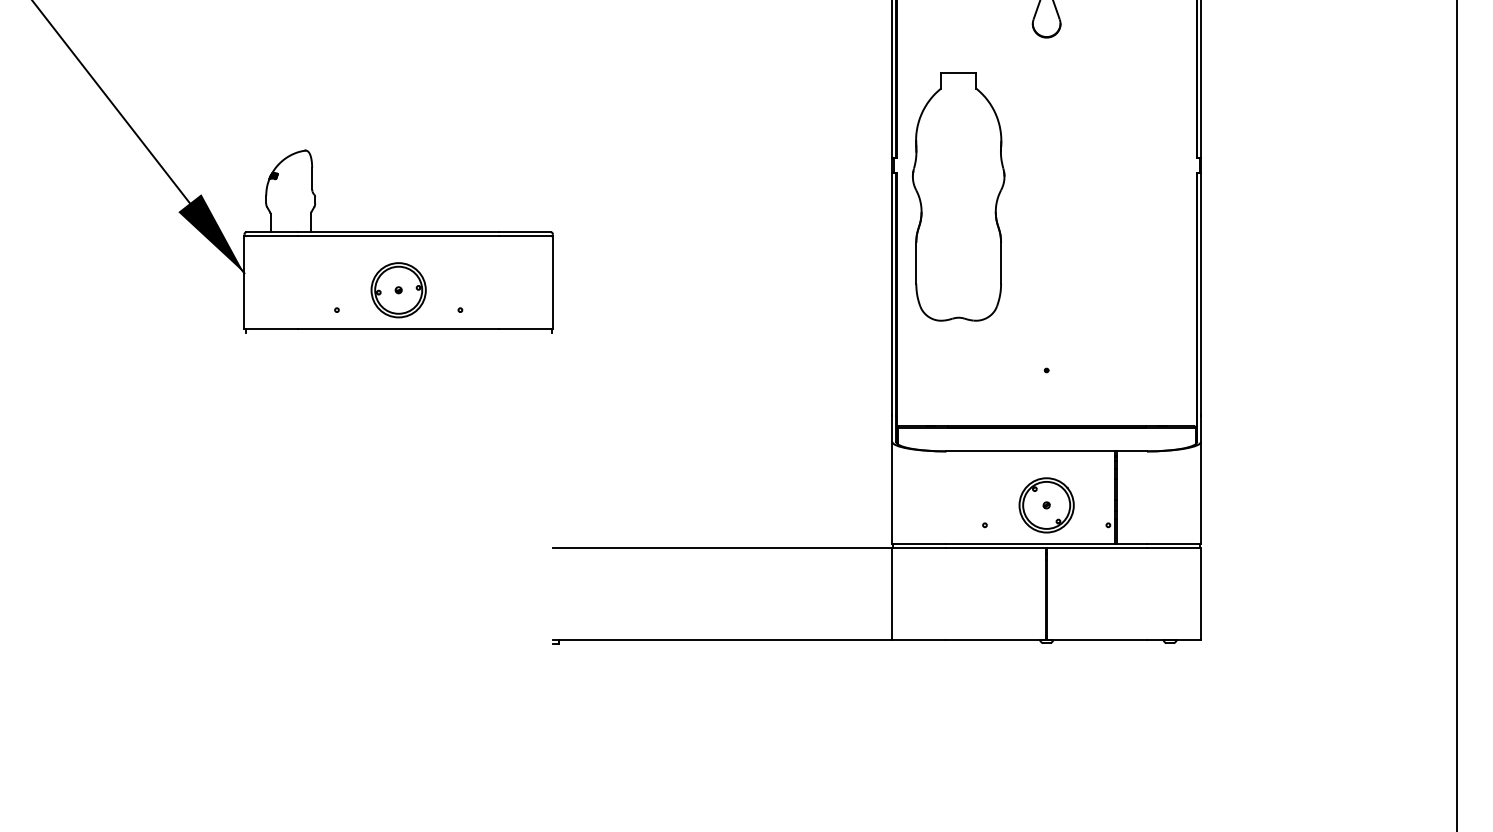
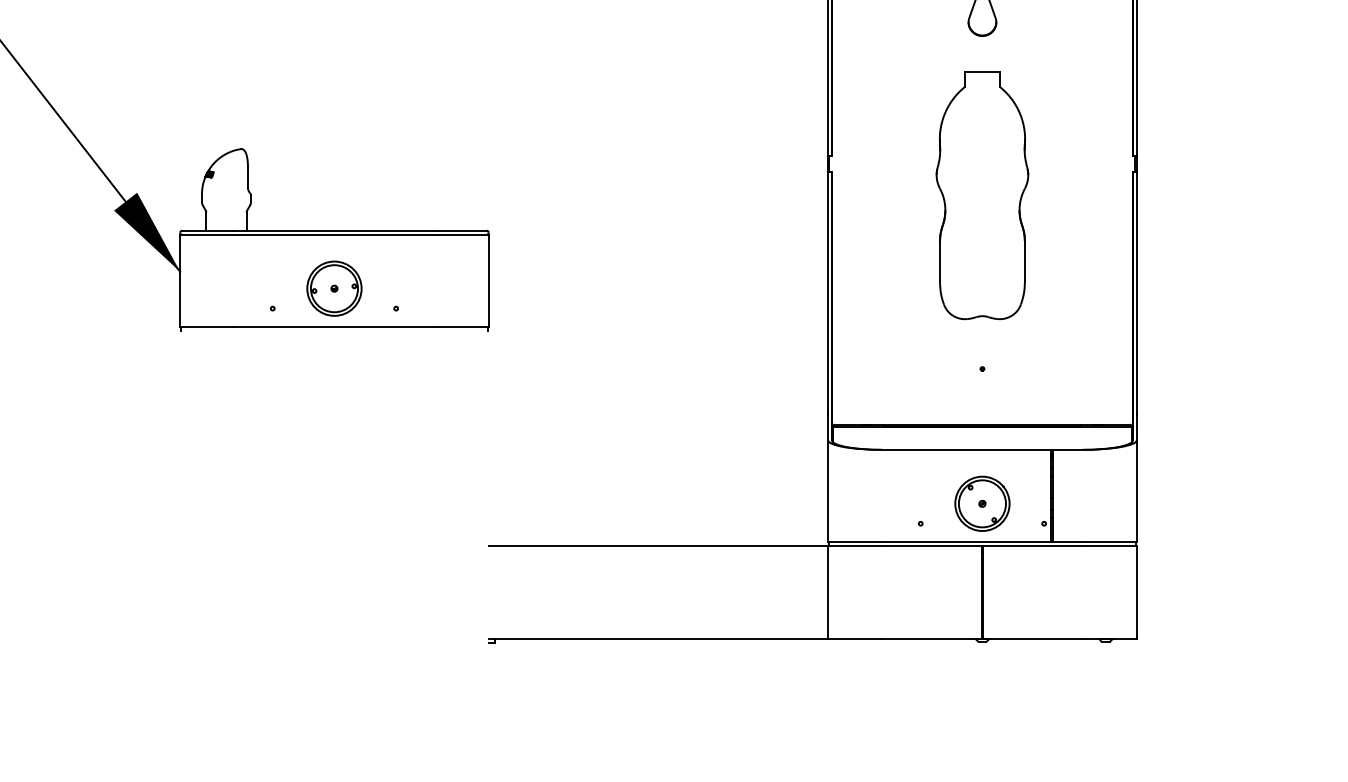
part: (958, 196) -> (982, 194), moved

